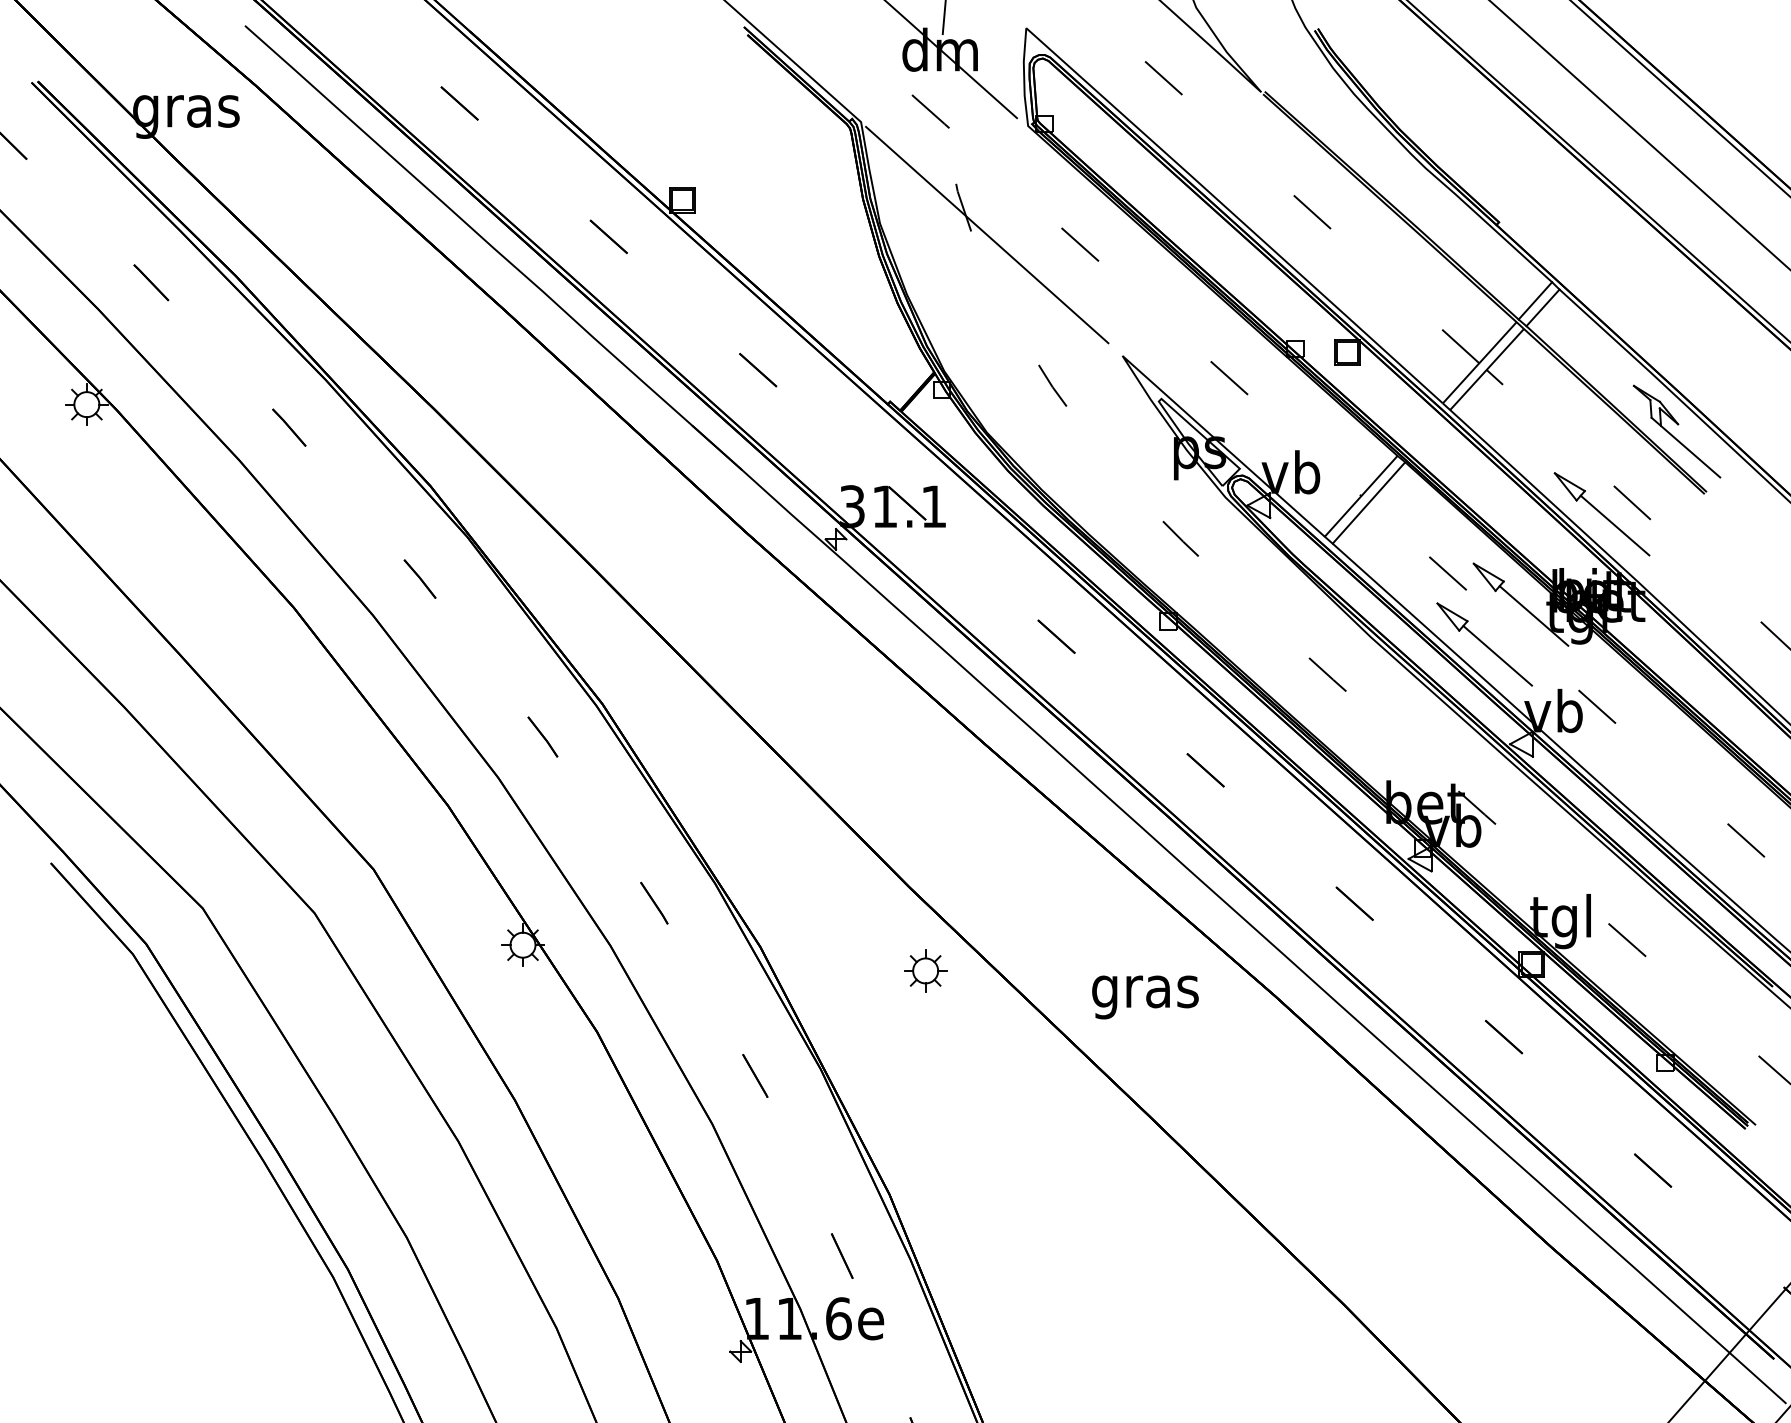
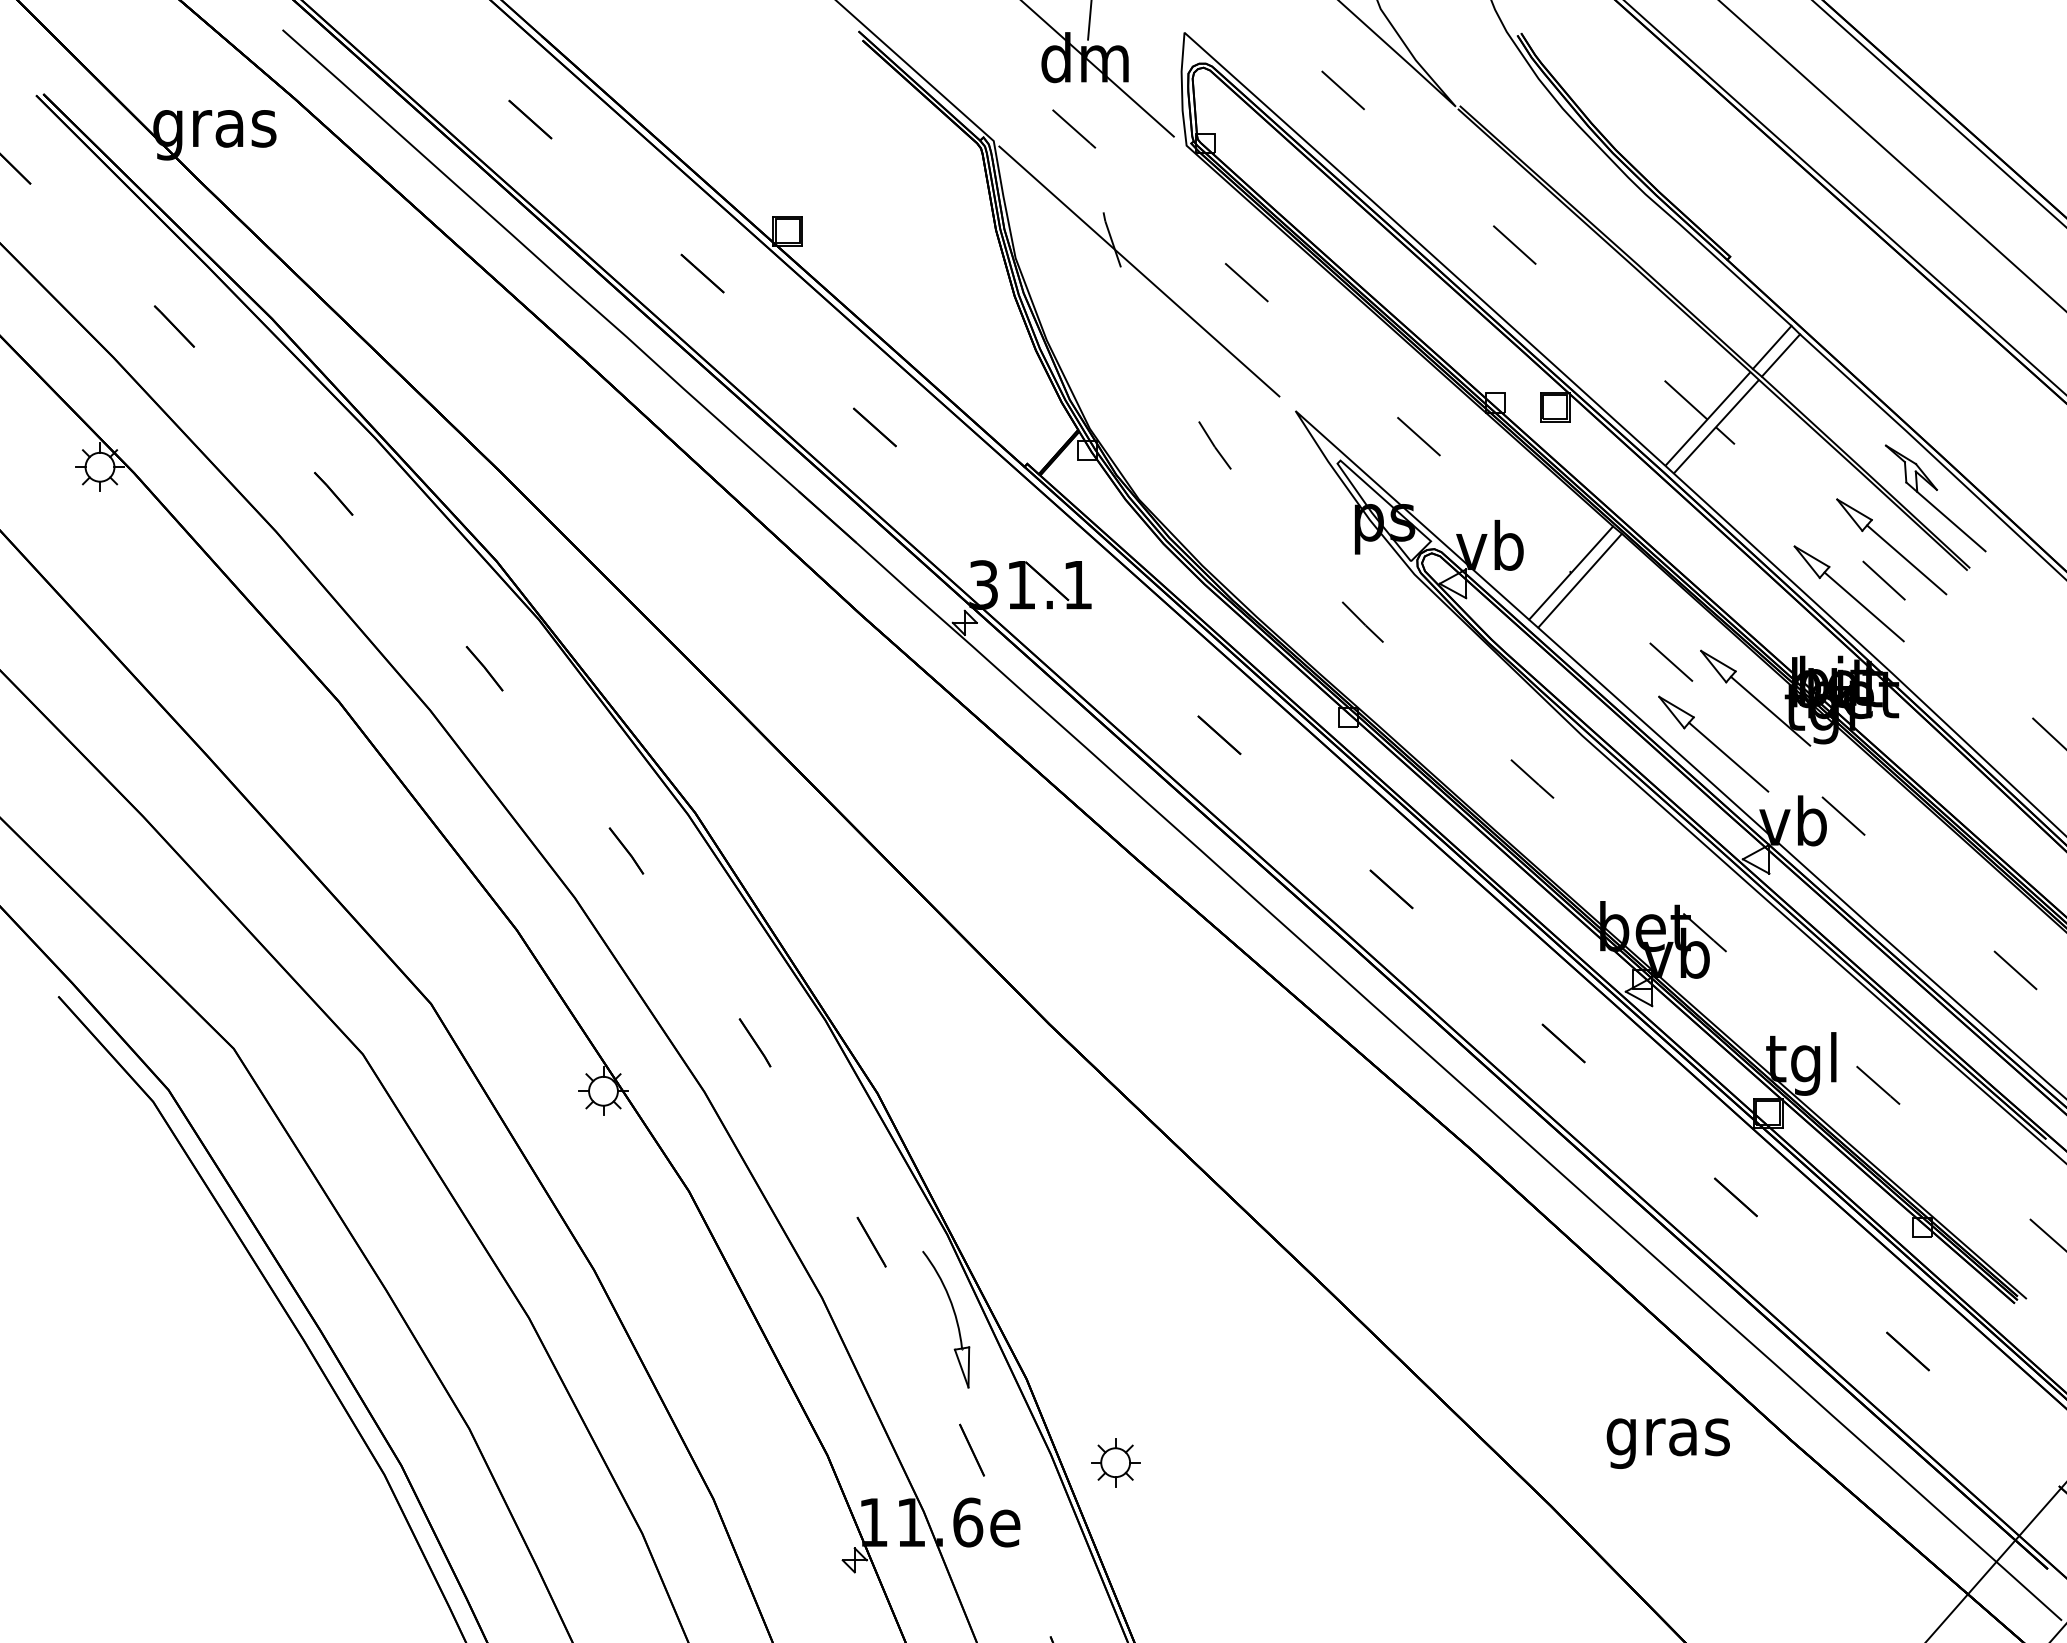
part: (1638, 473) -> (1891, 546), added
part: (925, 970) -> (1115, 1462), moved
text: (1145, 997) -> (1668, 1443), moved
part: (827, 1142) -> (955, 1319), added

